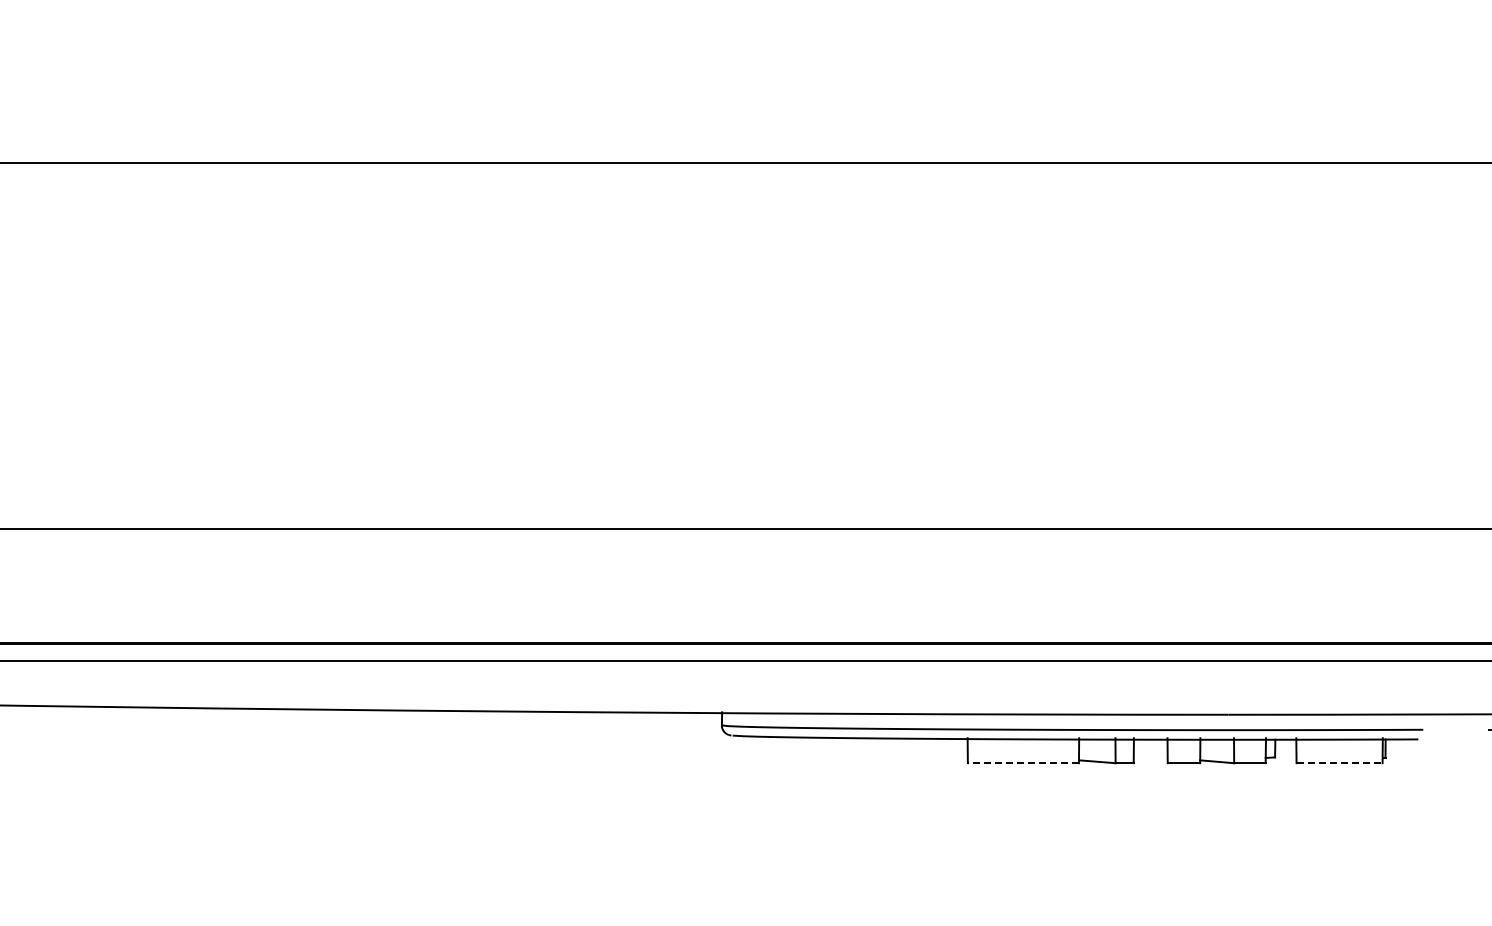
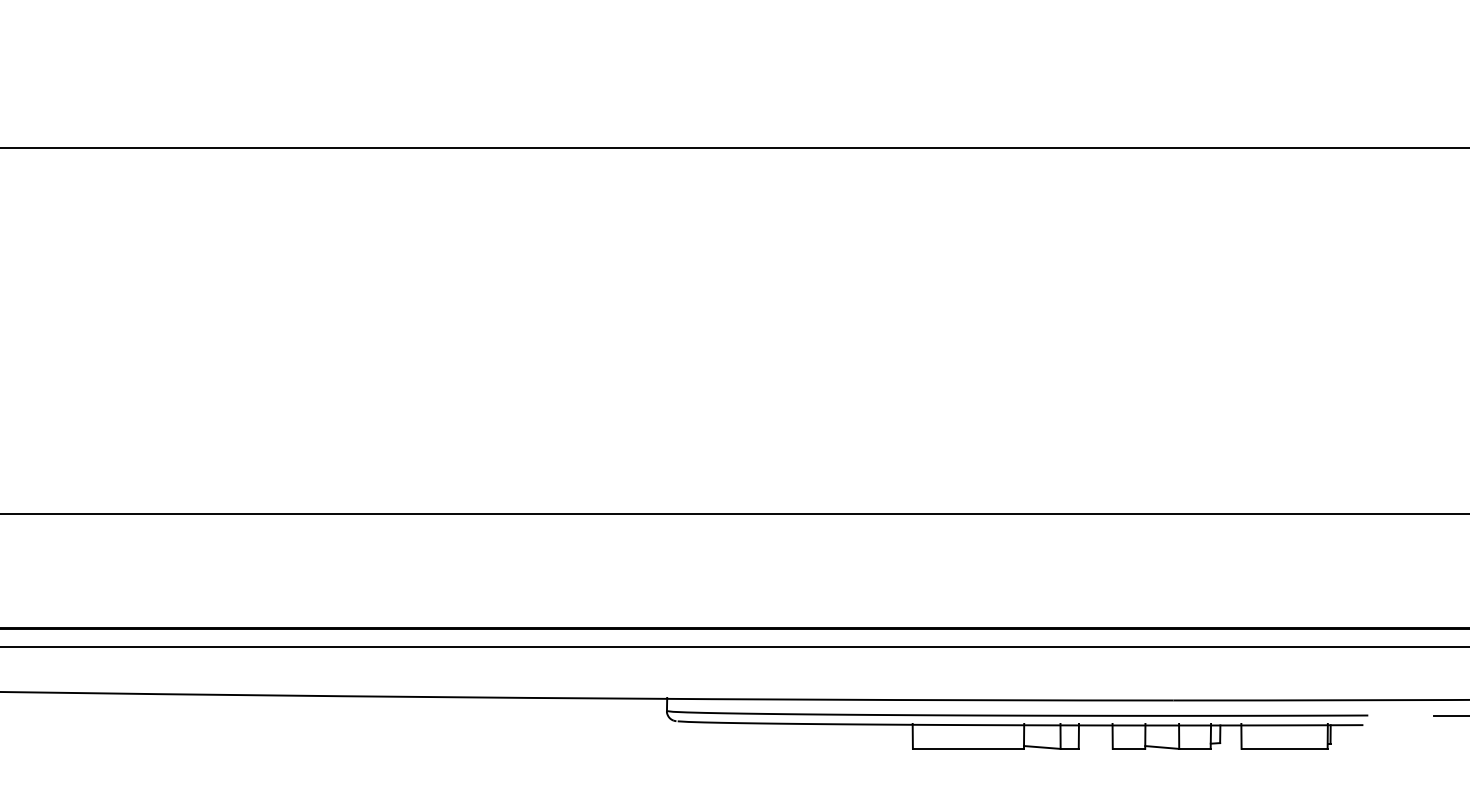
line: (1023, 763) -> (968, 749), dashed -> solid
line: (1340, 763) -> (1285, 749), dashed -> solid

